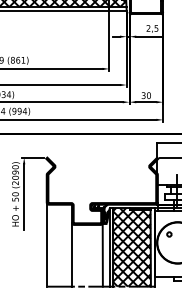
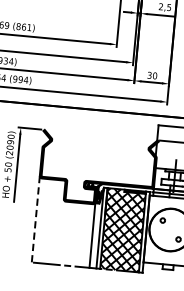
line: (46, 245) -> (35, 220), solid -> dashed
line: (72, 254) -> (61, 231), removed

